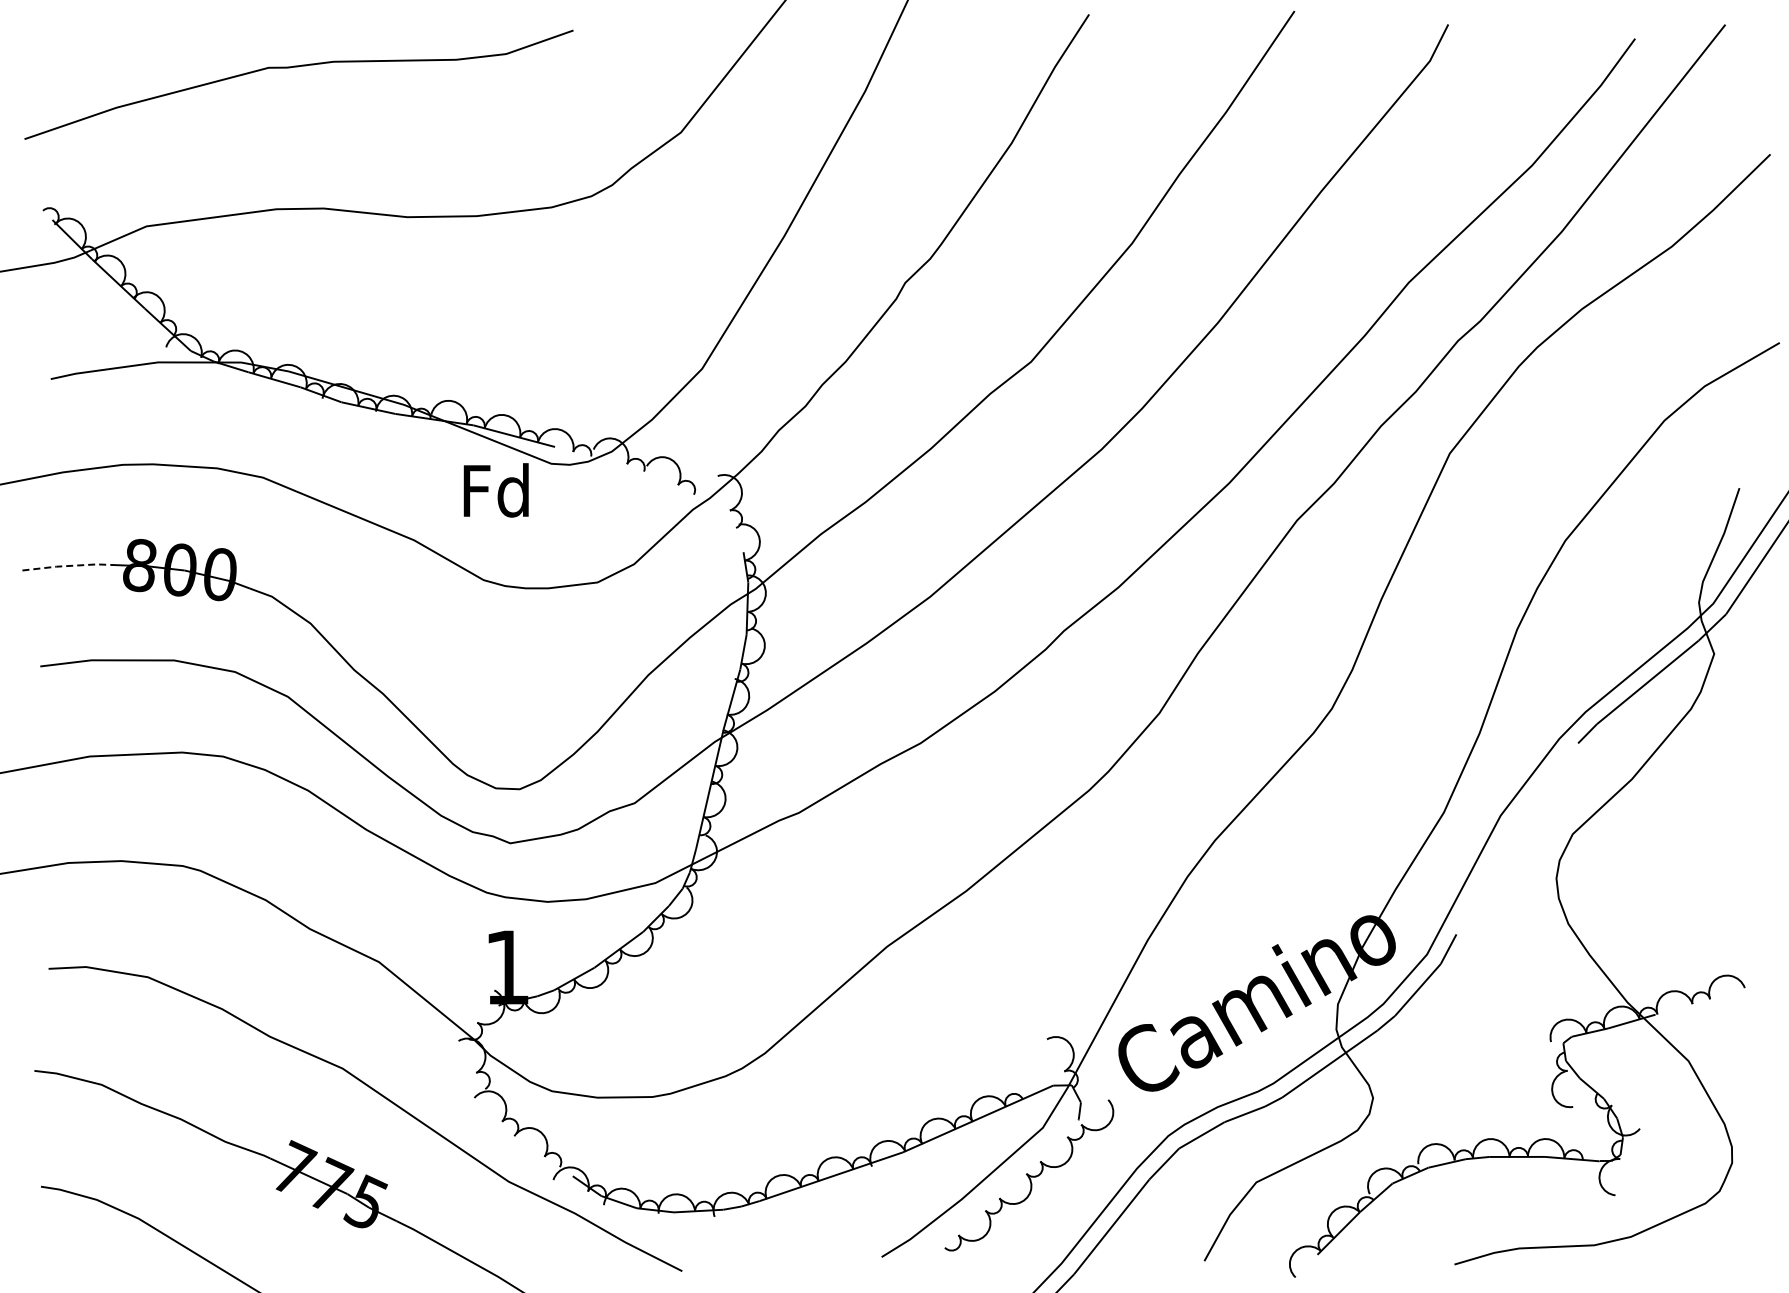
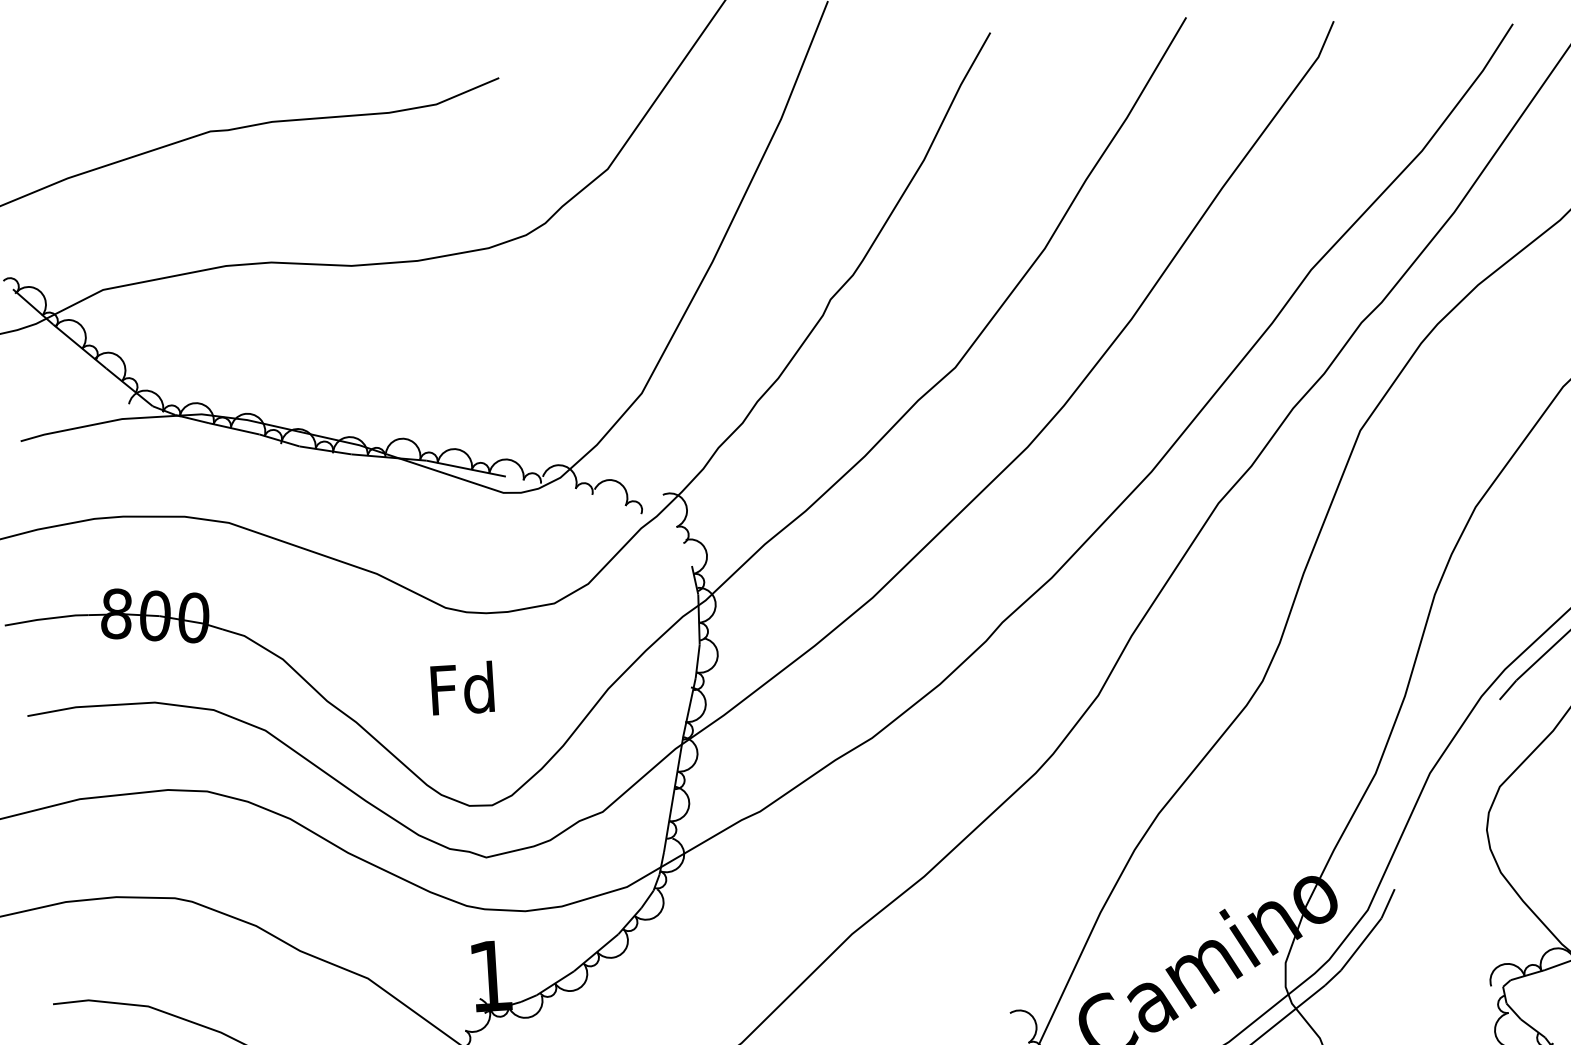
text: (495, 490) -> (461, 688), moved
line: (66, 566) -> (46, 619), dashed -> solid

